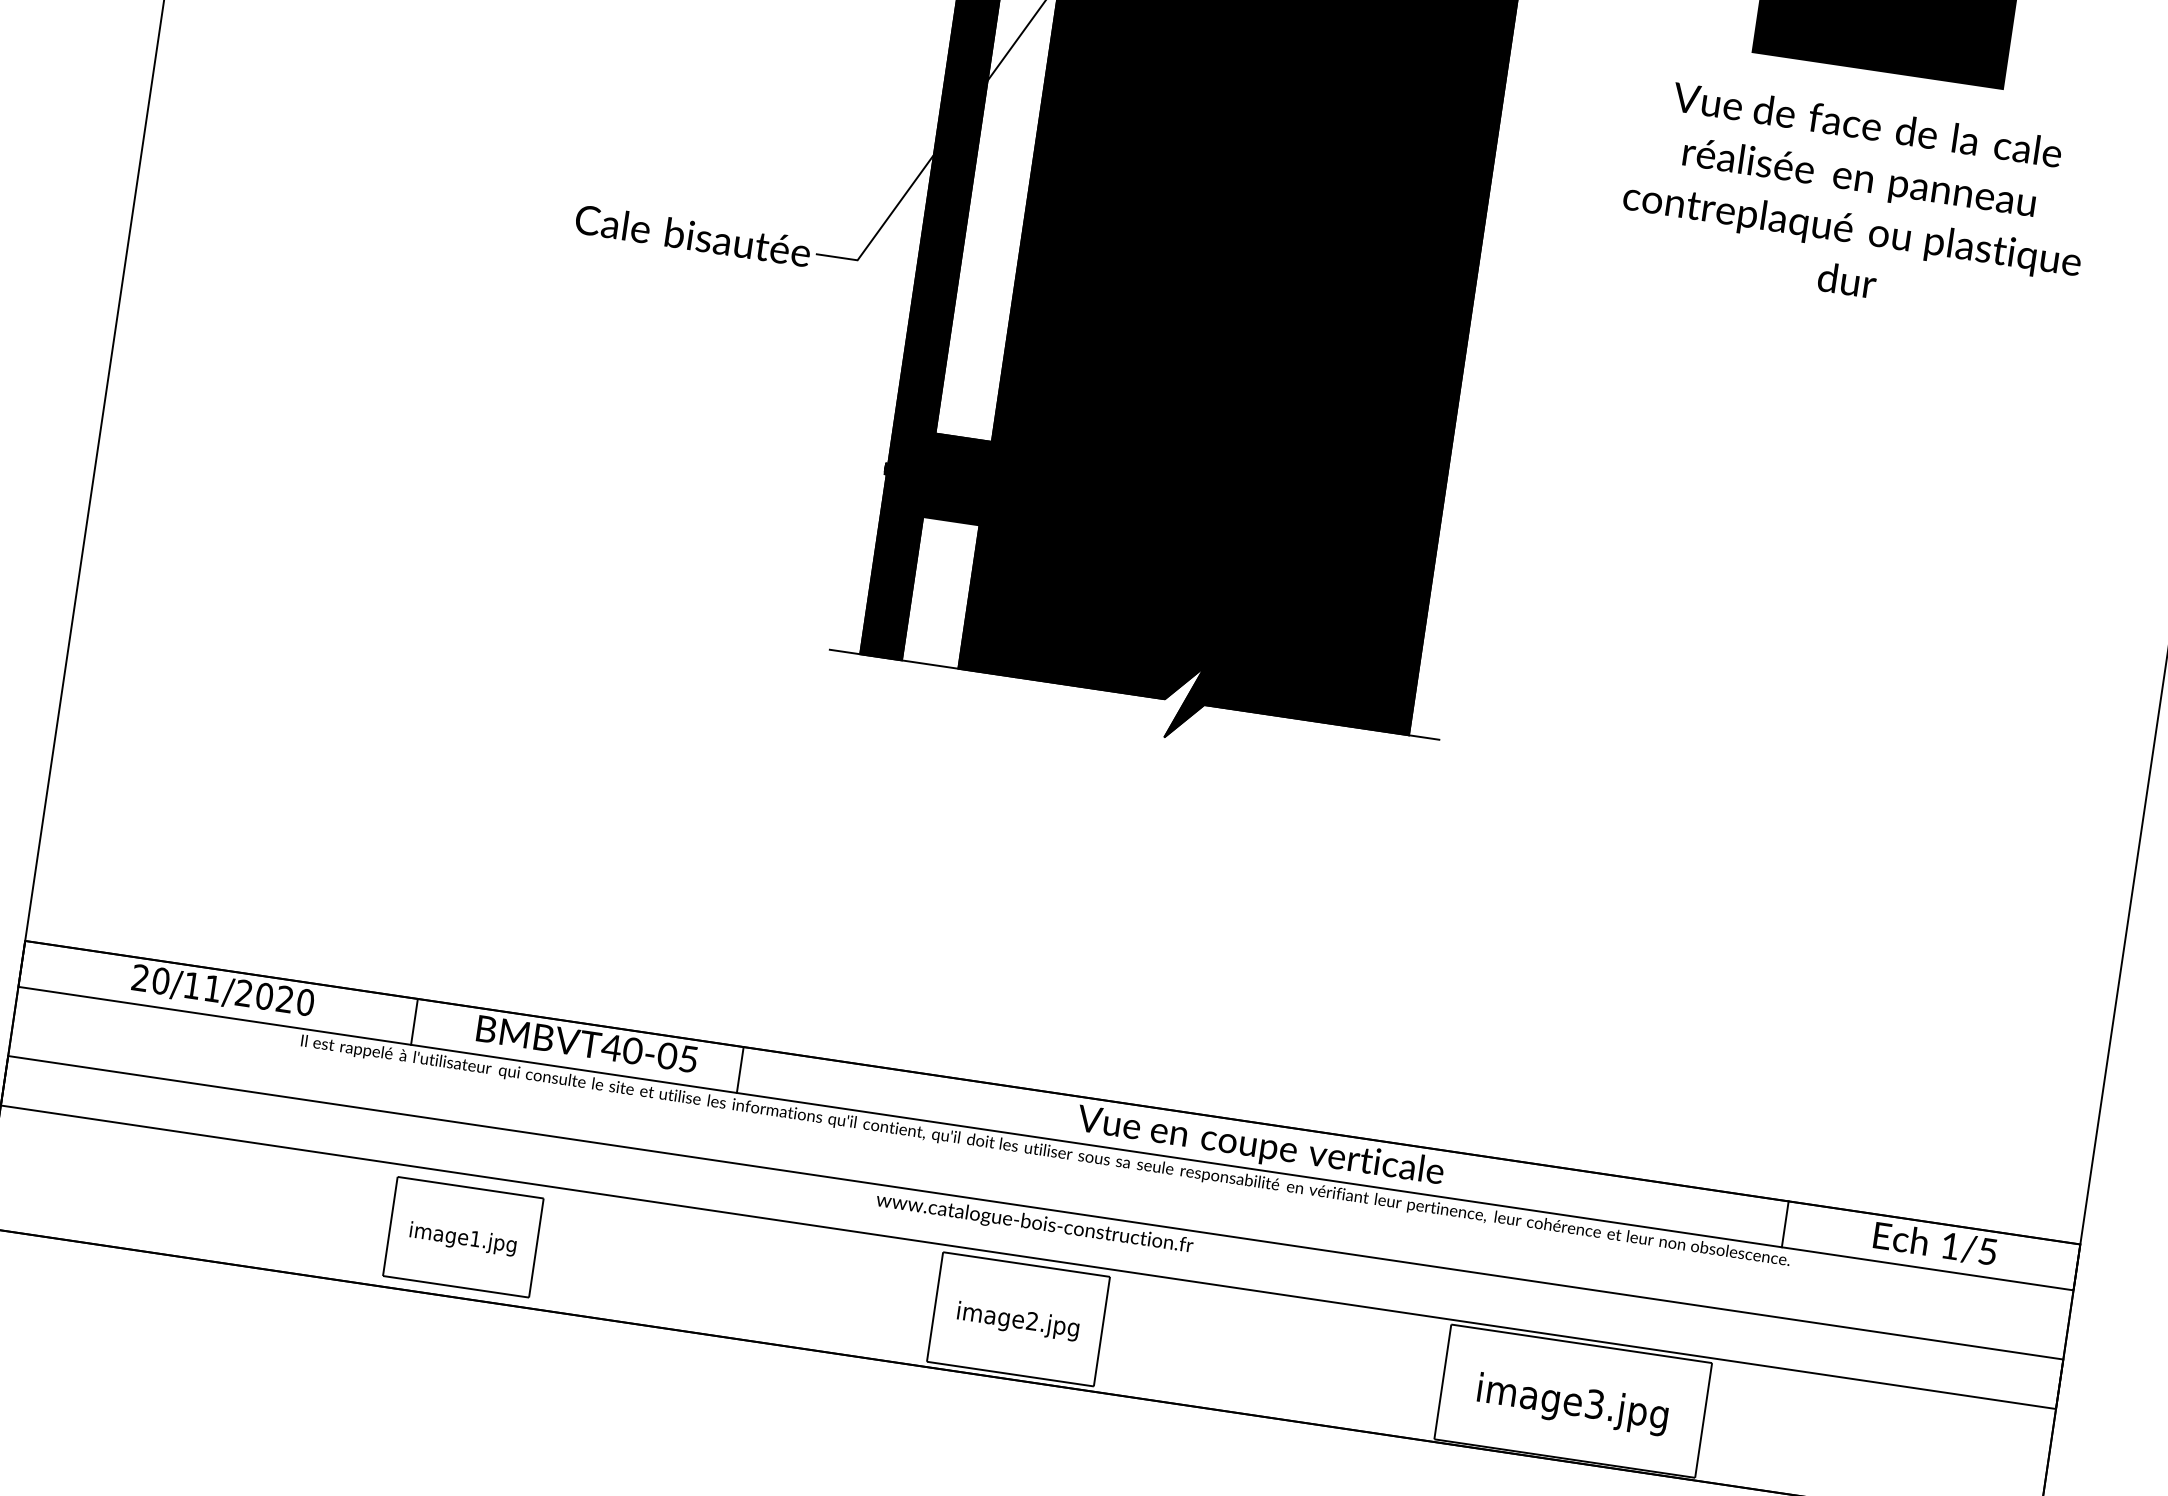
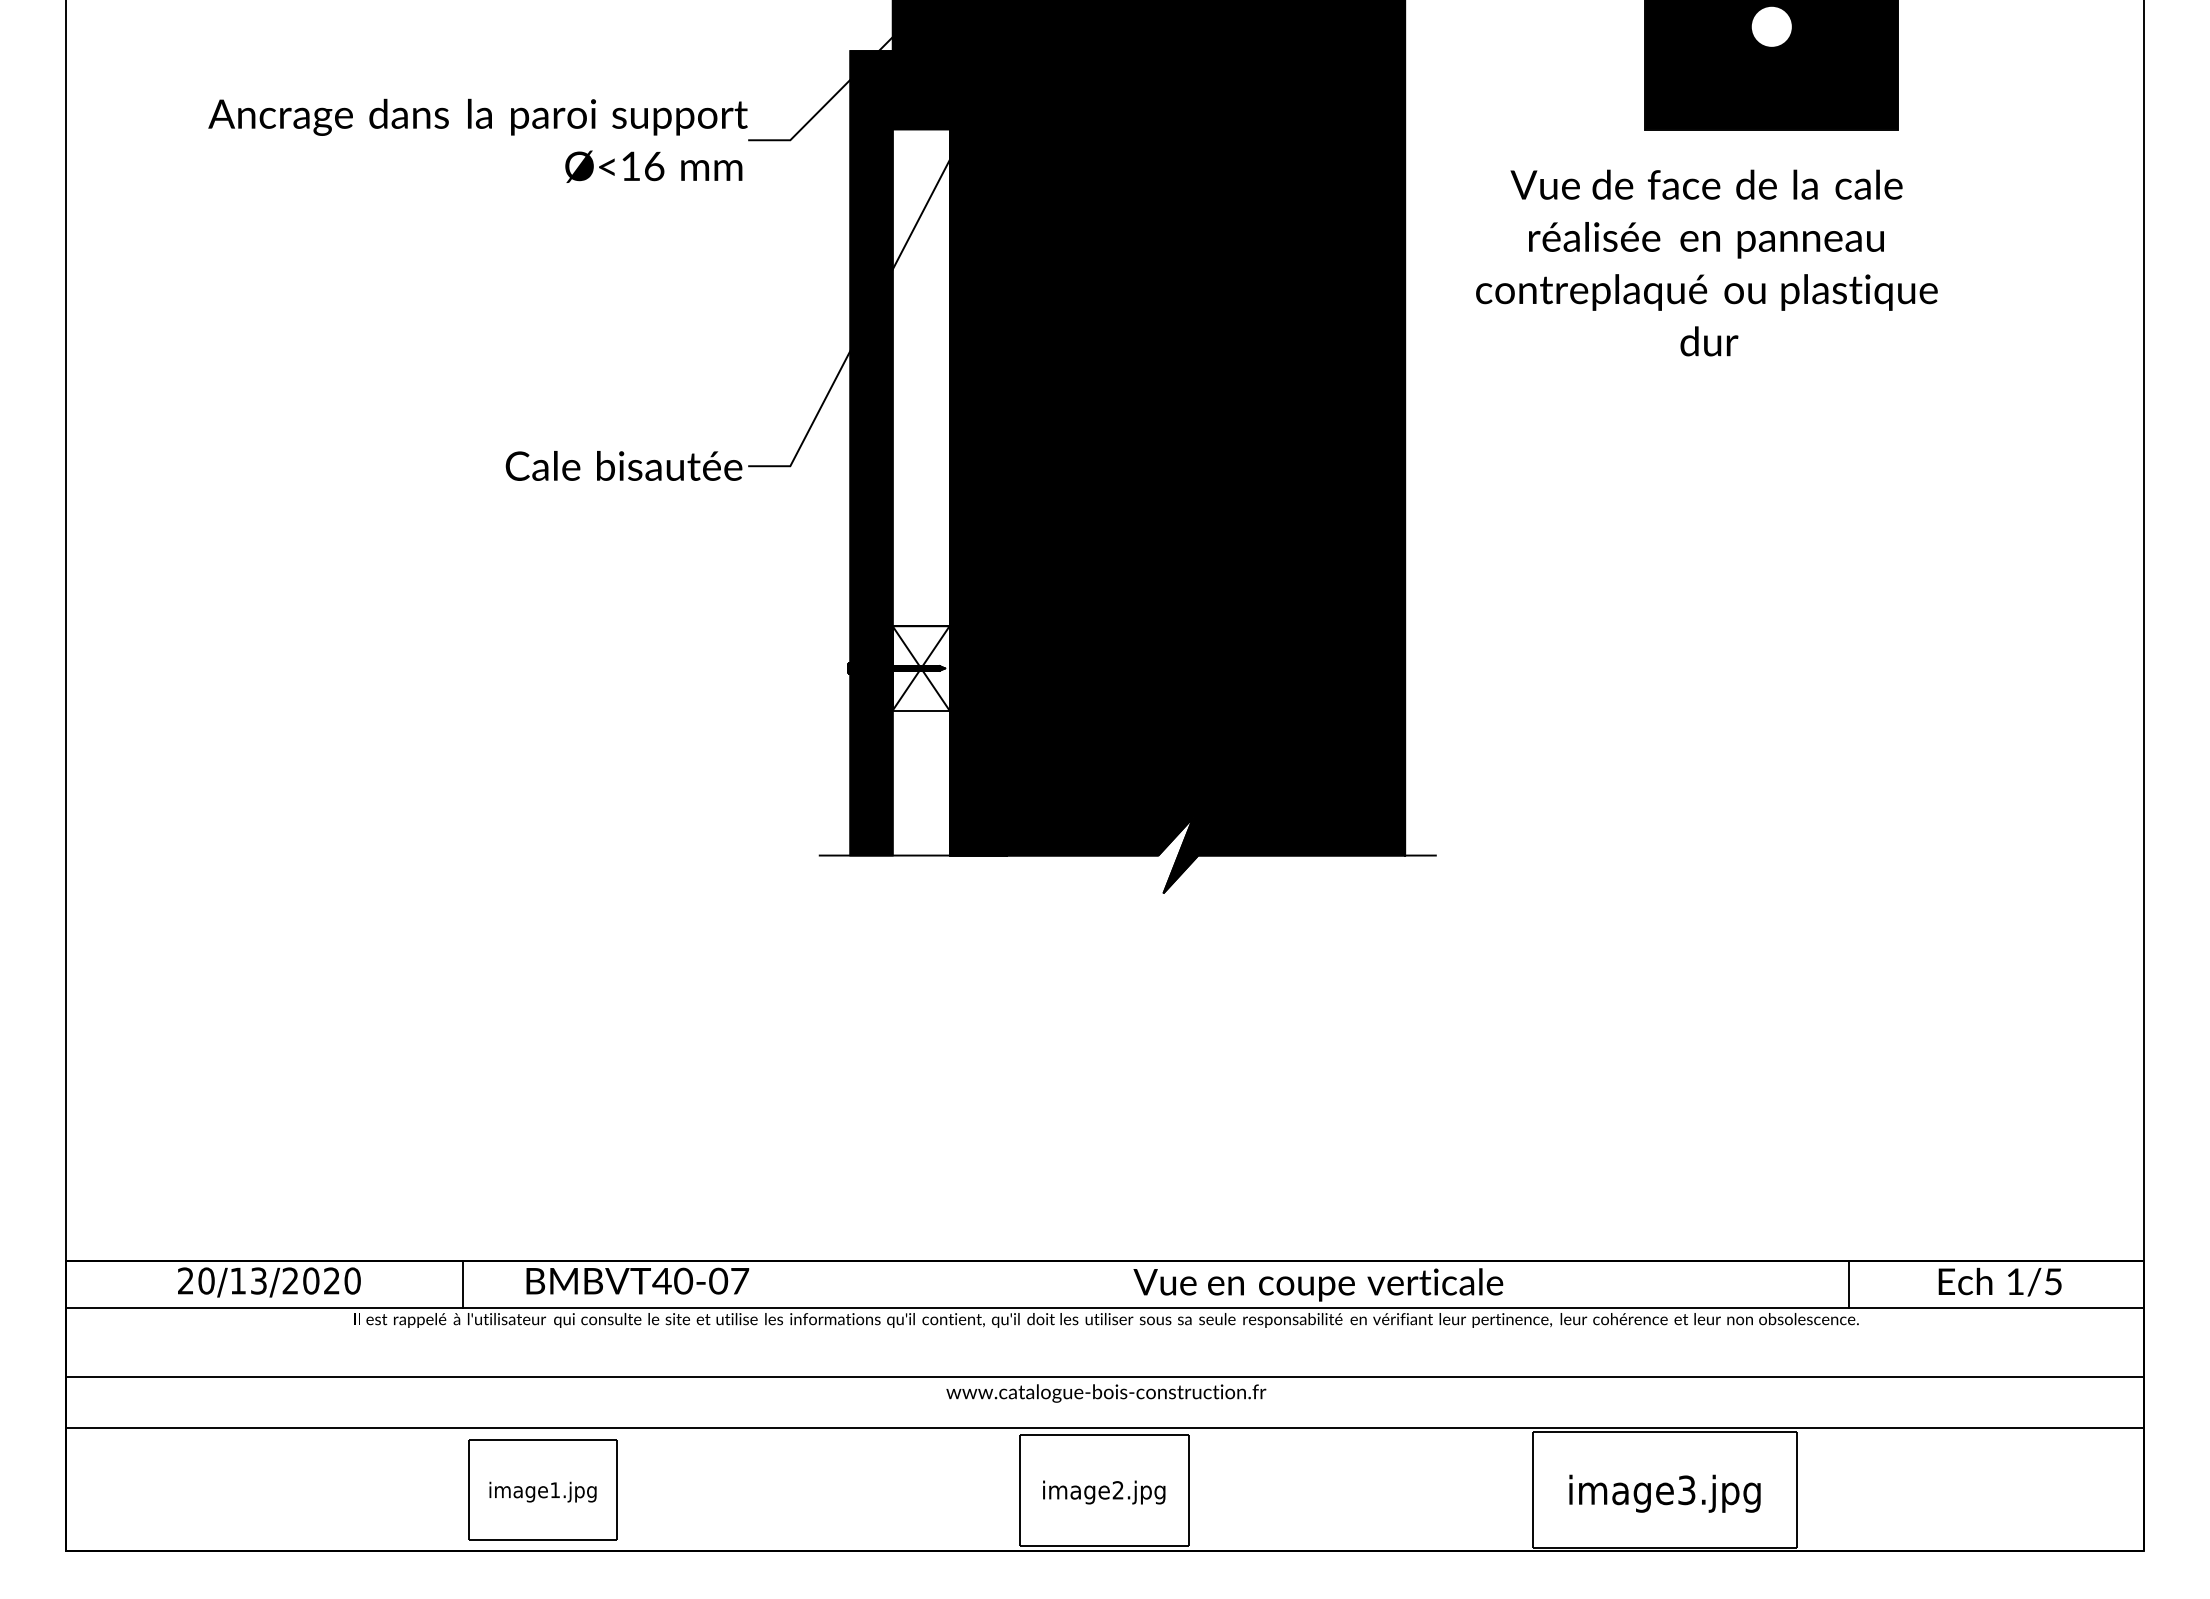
text: (1856, 201) -> (1706, 262), moved
fill: (956, 479) -> (920, 668), removed
text: (212, 988) -> (258, 1280), 20/11/2020 -> 20/13/2020
text: (689, 1059) -> (740, 1281), \c16711848;BMBVT40-05 -> \c16711848;BMBVT40-07
line: (740, 1070) -> (792, 1284), removed

